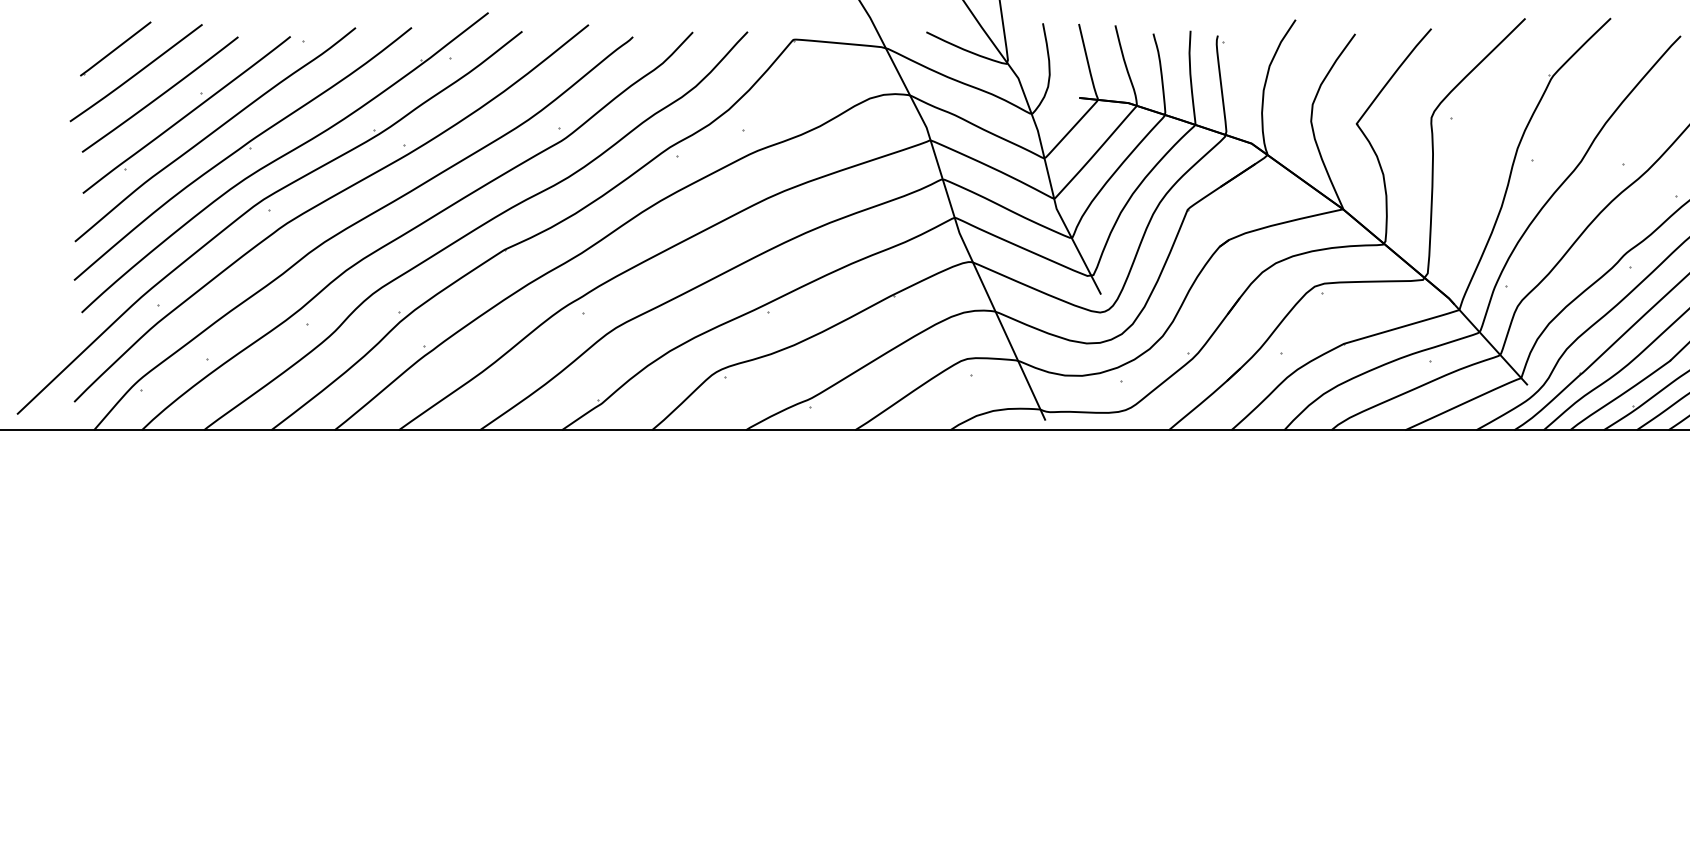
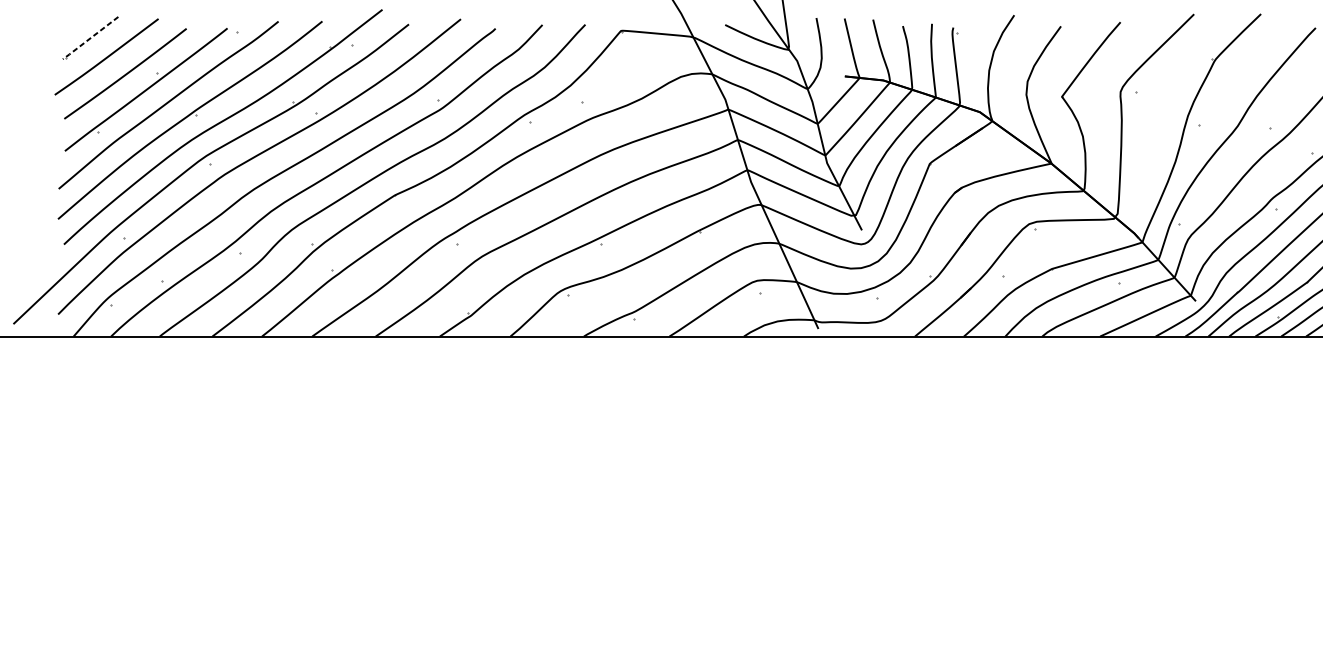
line: (114, 49) -> (89, 38), solid -> dashed

